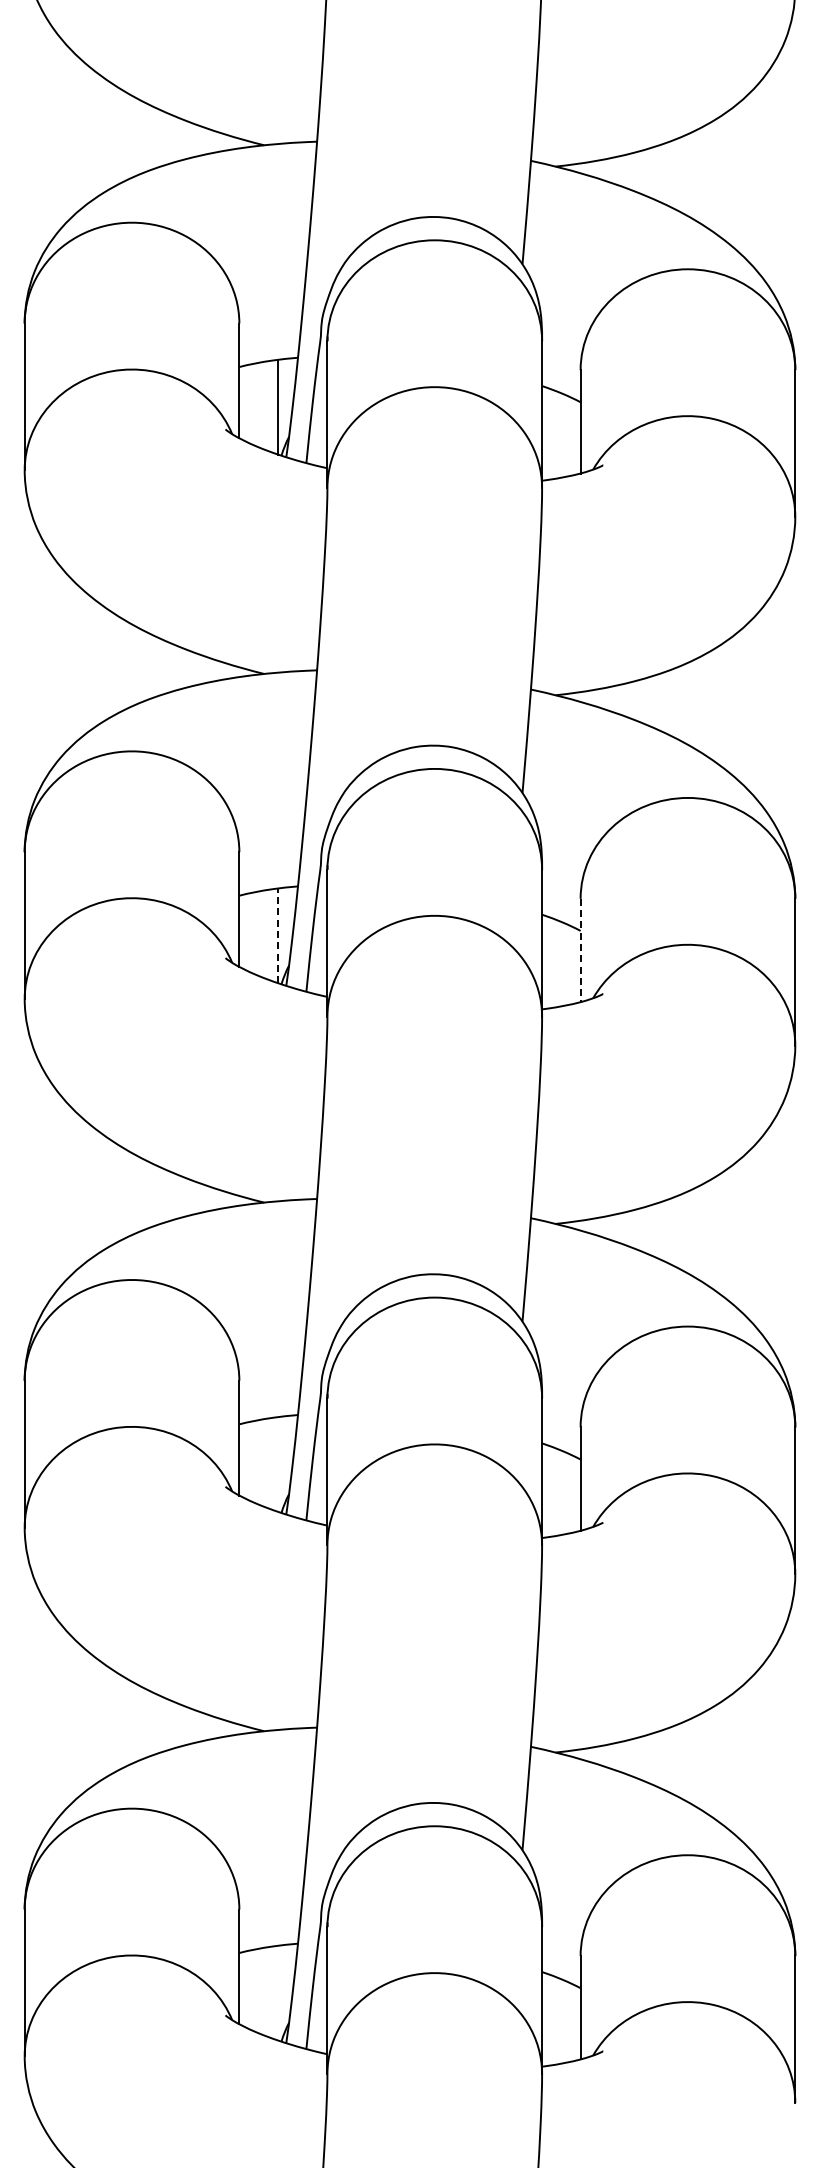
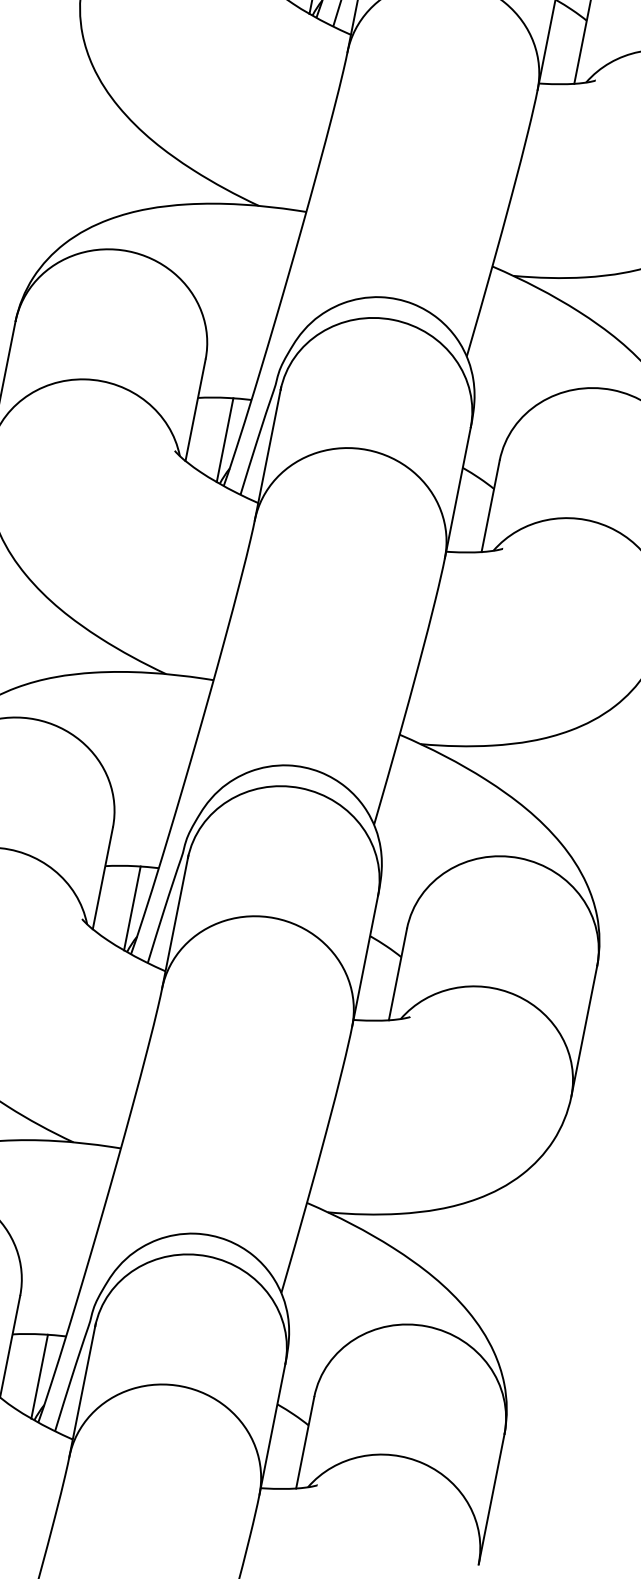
line: (277, 935) -> (224, 439), dashed -> solid
line: (580, 950) -> (490, 506), dashed -> solid
line: (277, 1464) -> (132, 908), added
line: (277, 1992) -> (39, 1376), added

